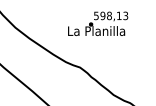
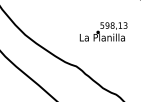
text: (97, 23) -> (103, 31), moved

